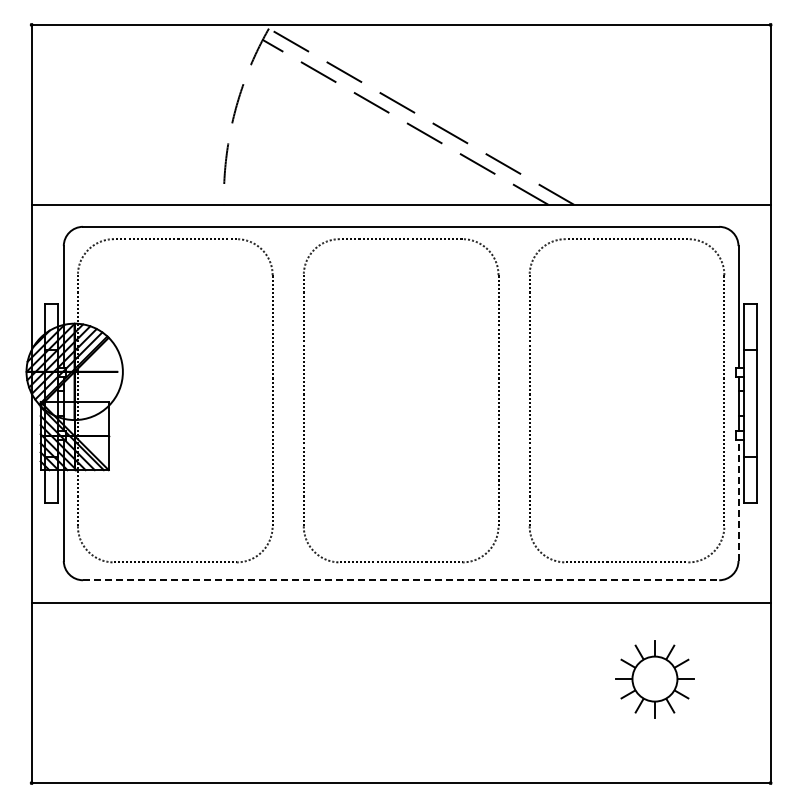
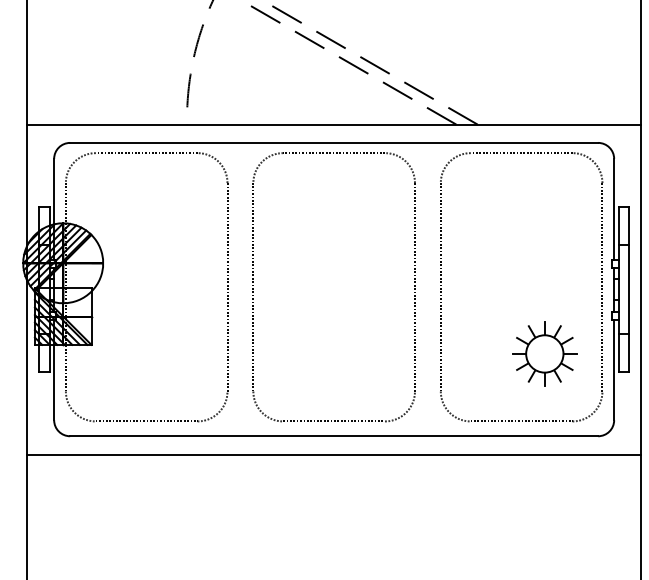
line: (738, 500) -> (614, 370), dashed -> solid
line: (401, 580) -> (334, 436), dashed -> solid
part: (654, 679) -> (544, 354), moved

